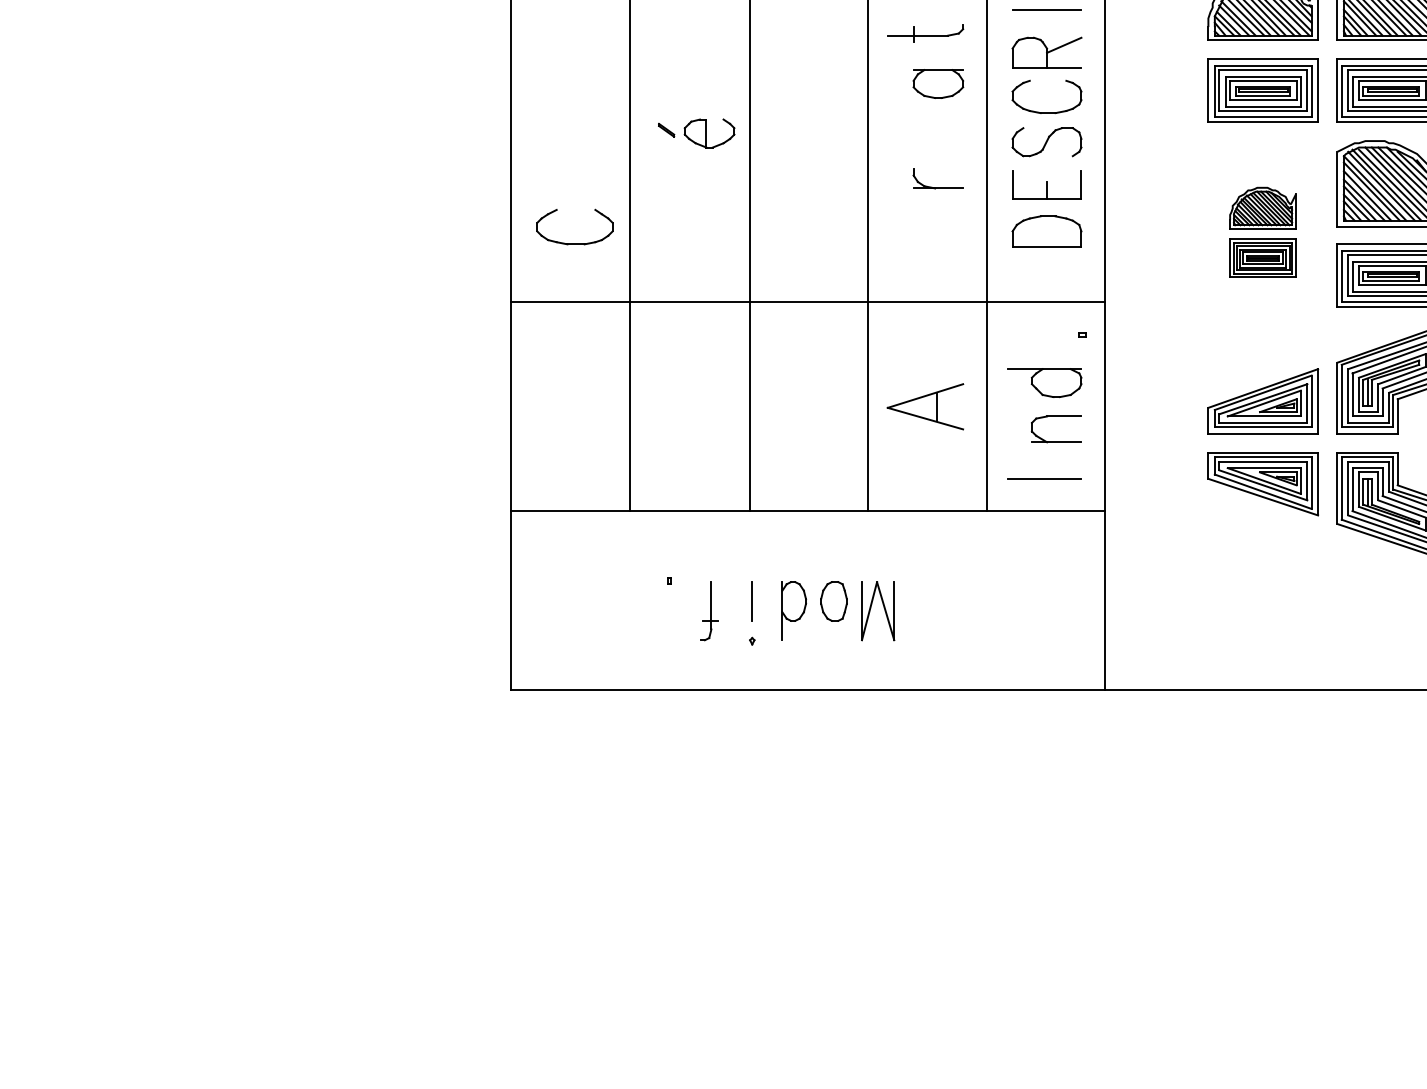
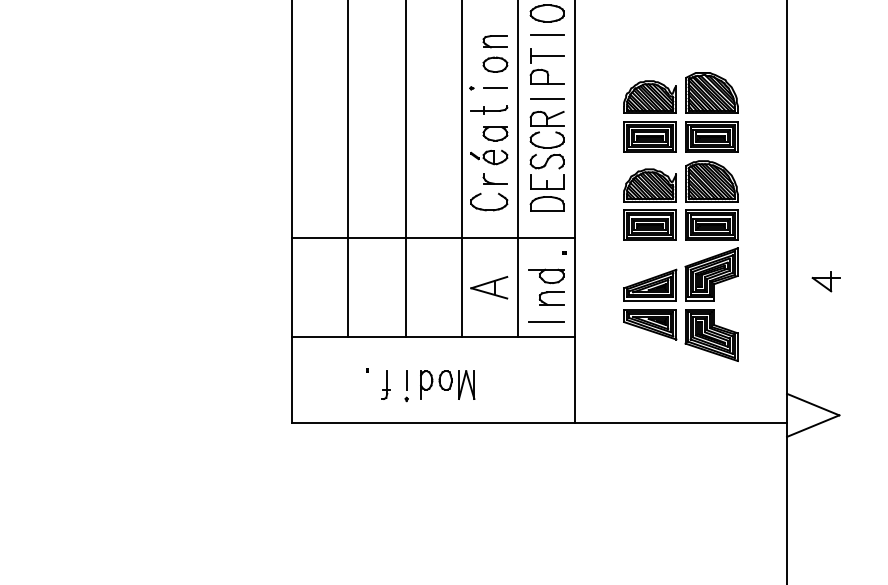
part: (697, 133) -> (489, 157), moved
part: (1261, 232) -> (649, 204), size x1.67
part: (575, 242) -> (489, 209), moved

